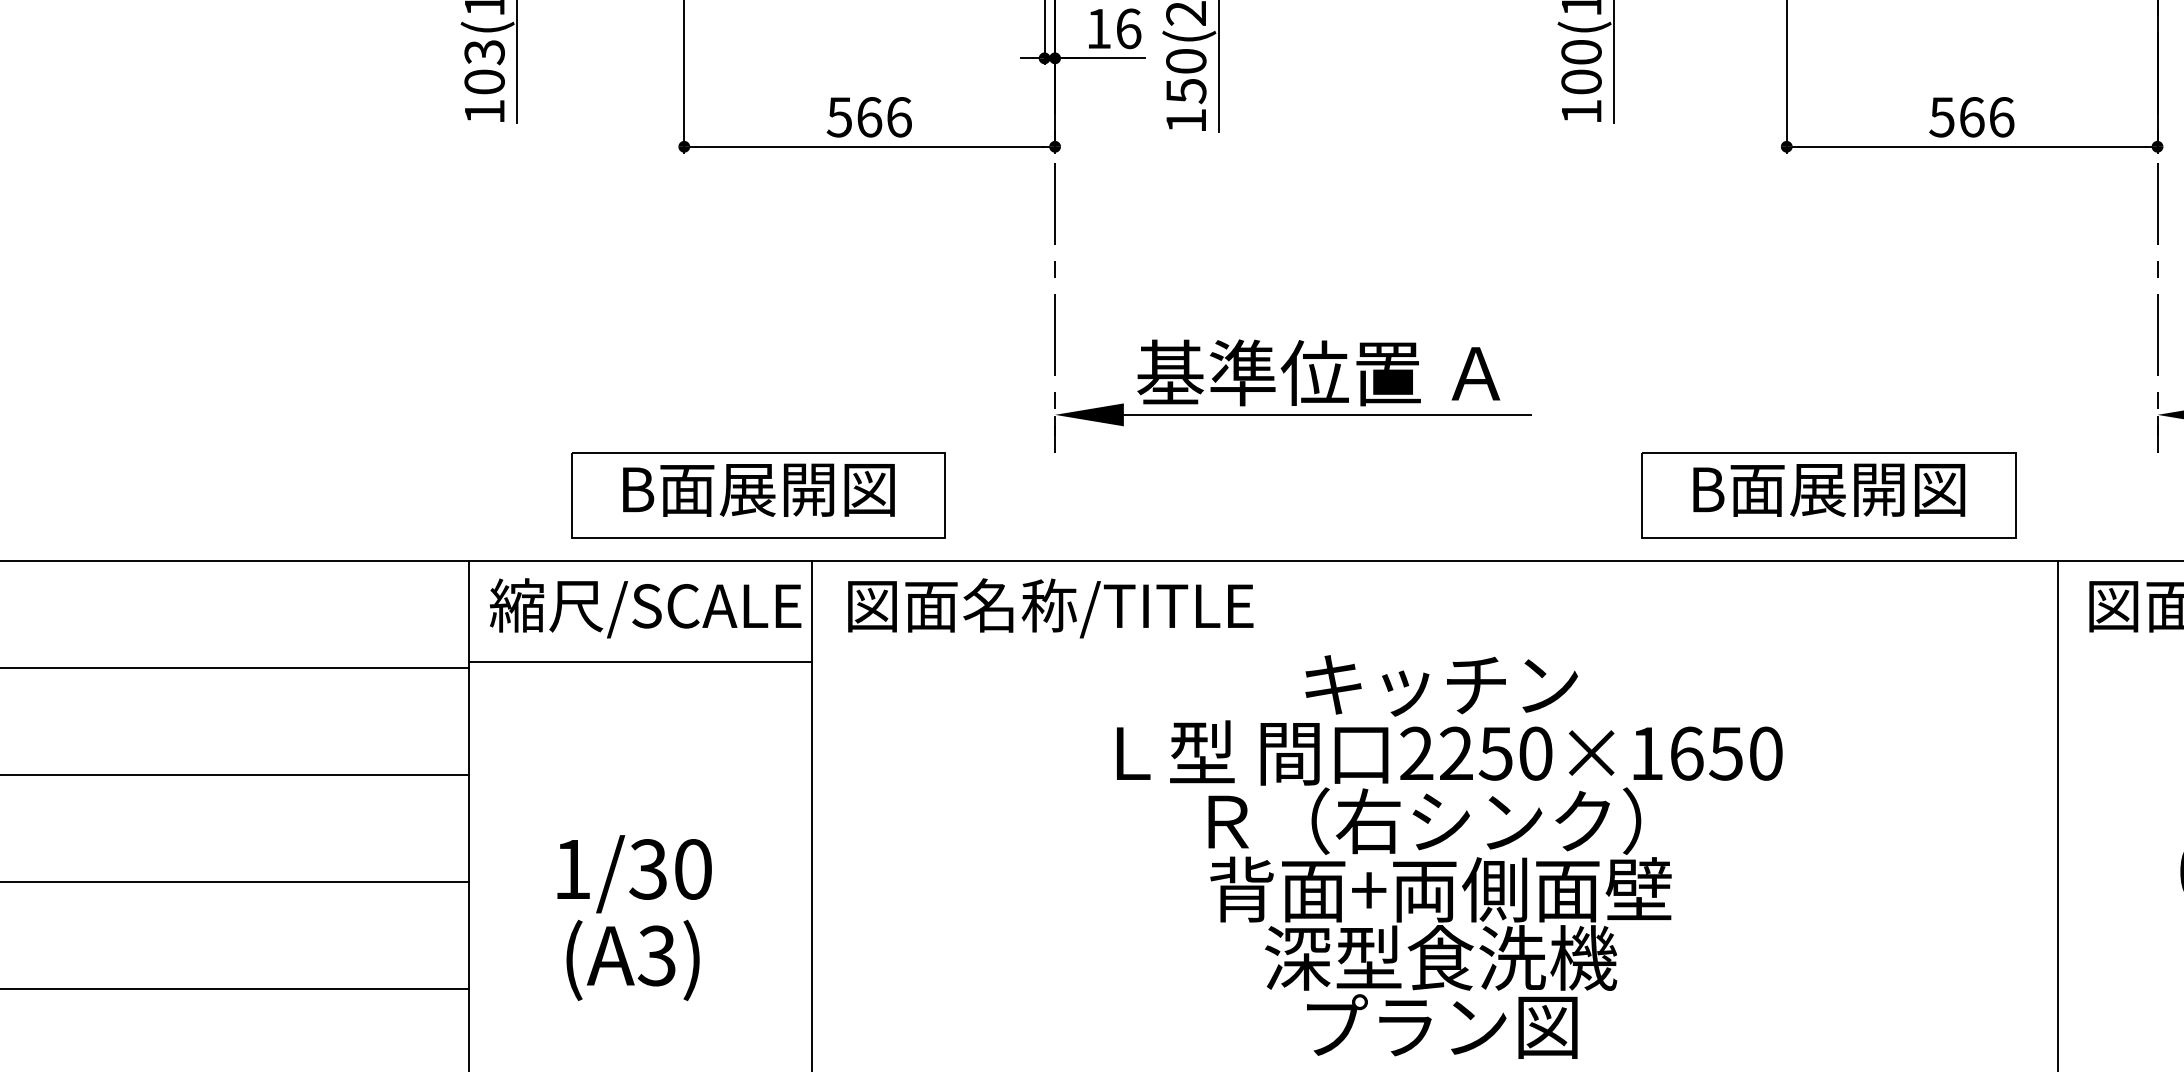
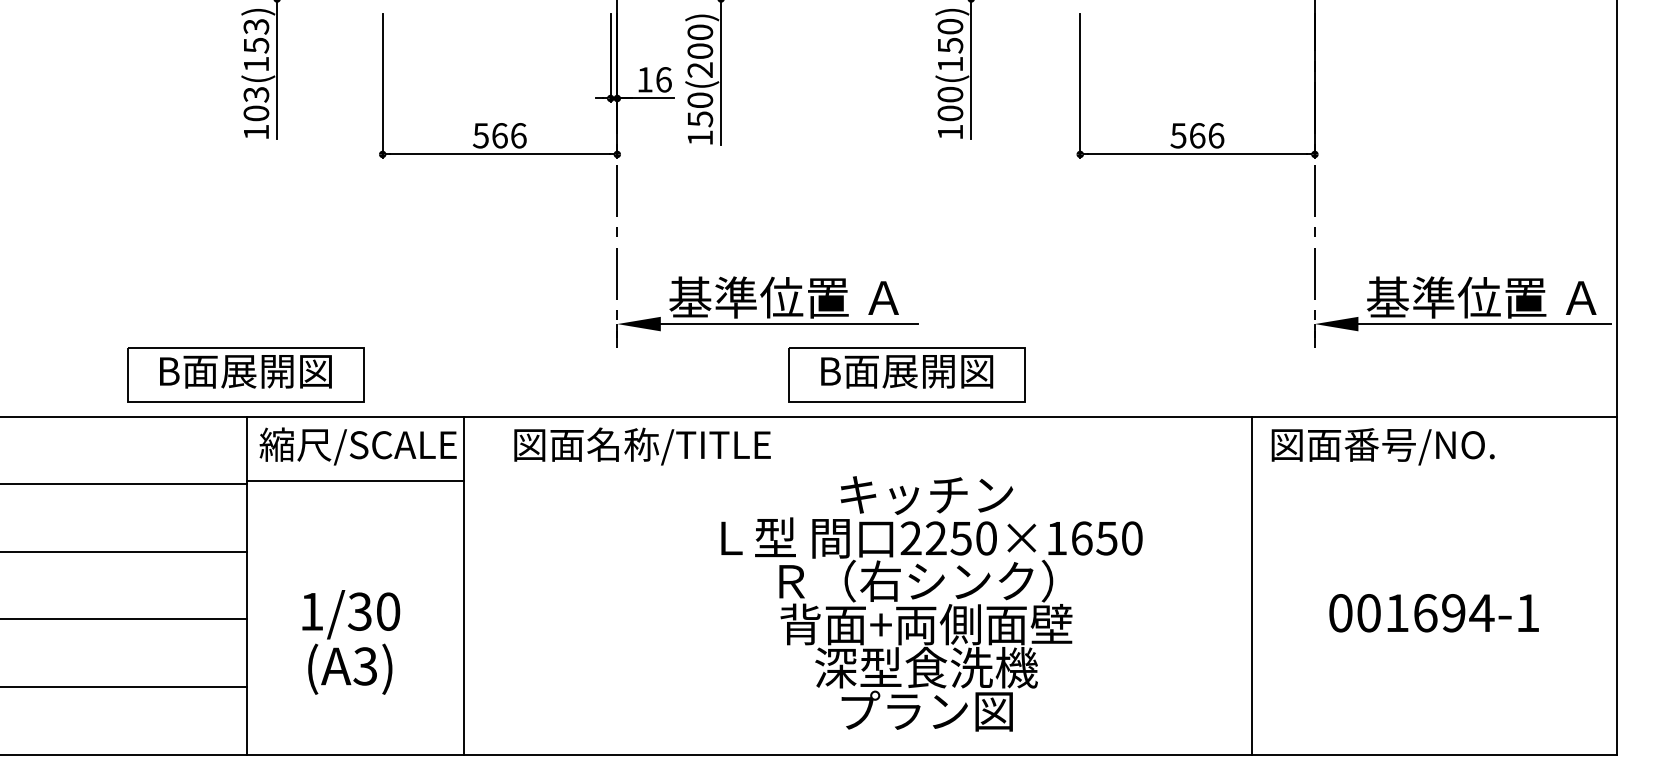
part: (758, 494) -> (245, 374), moved
part: (1828, 494) -> (906, 374), moved
text: (1050, 608) -> (642, 446), moved
text: (1448, 856) -> (931, 603), moved

